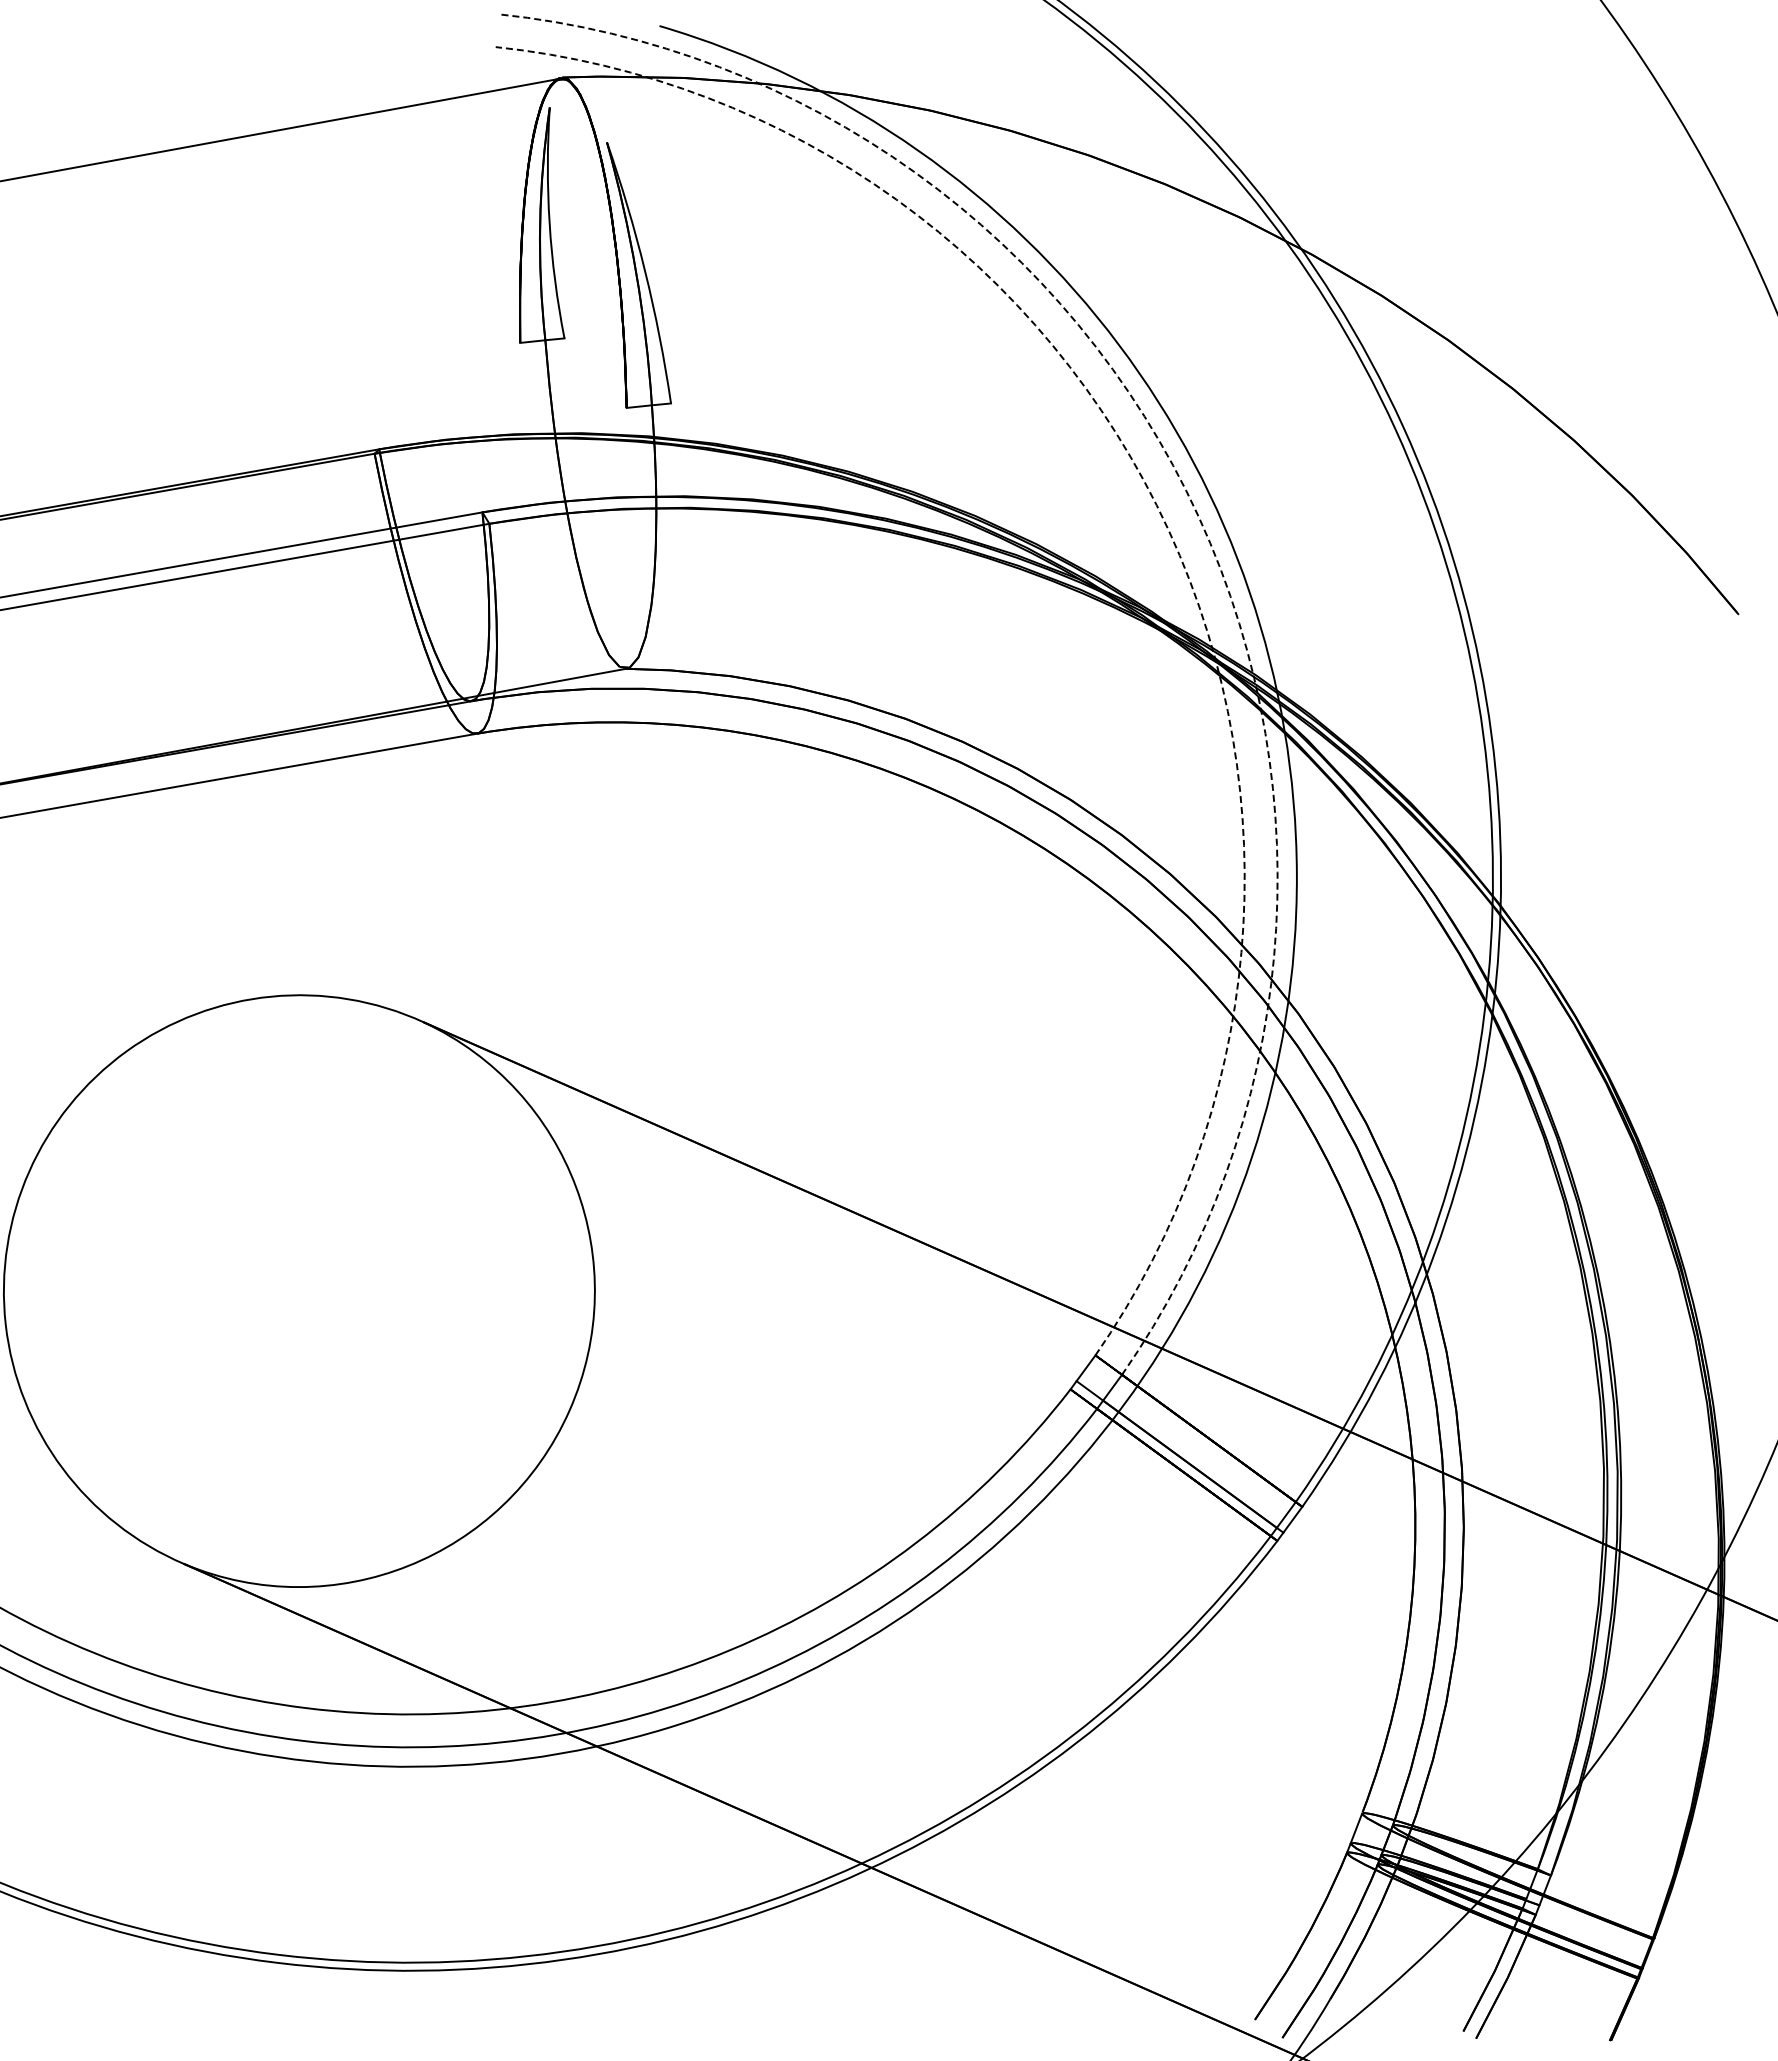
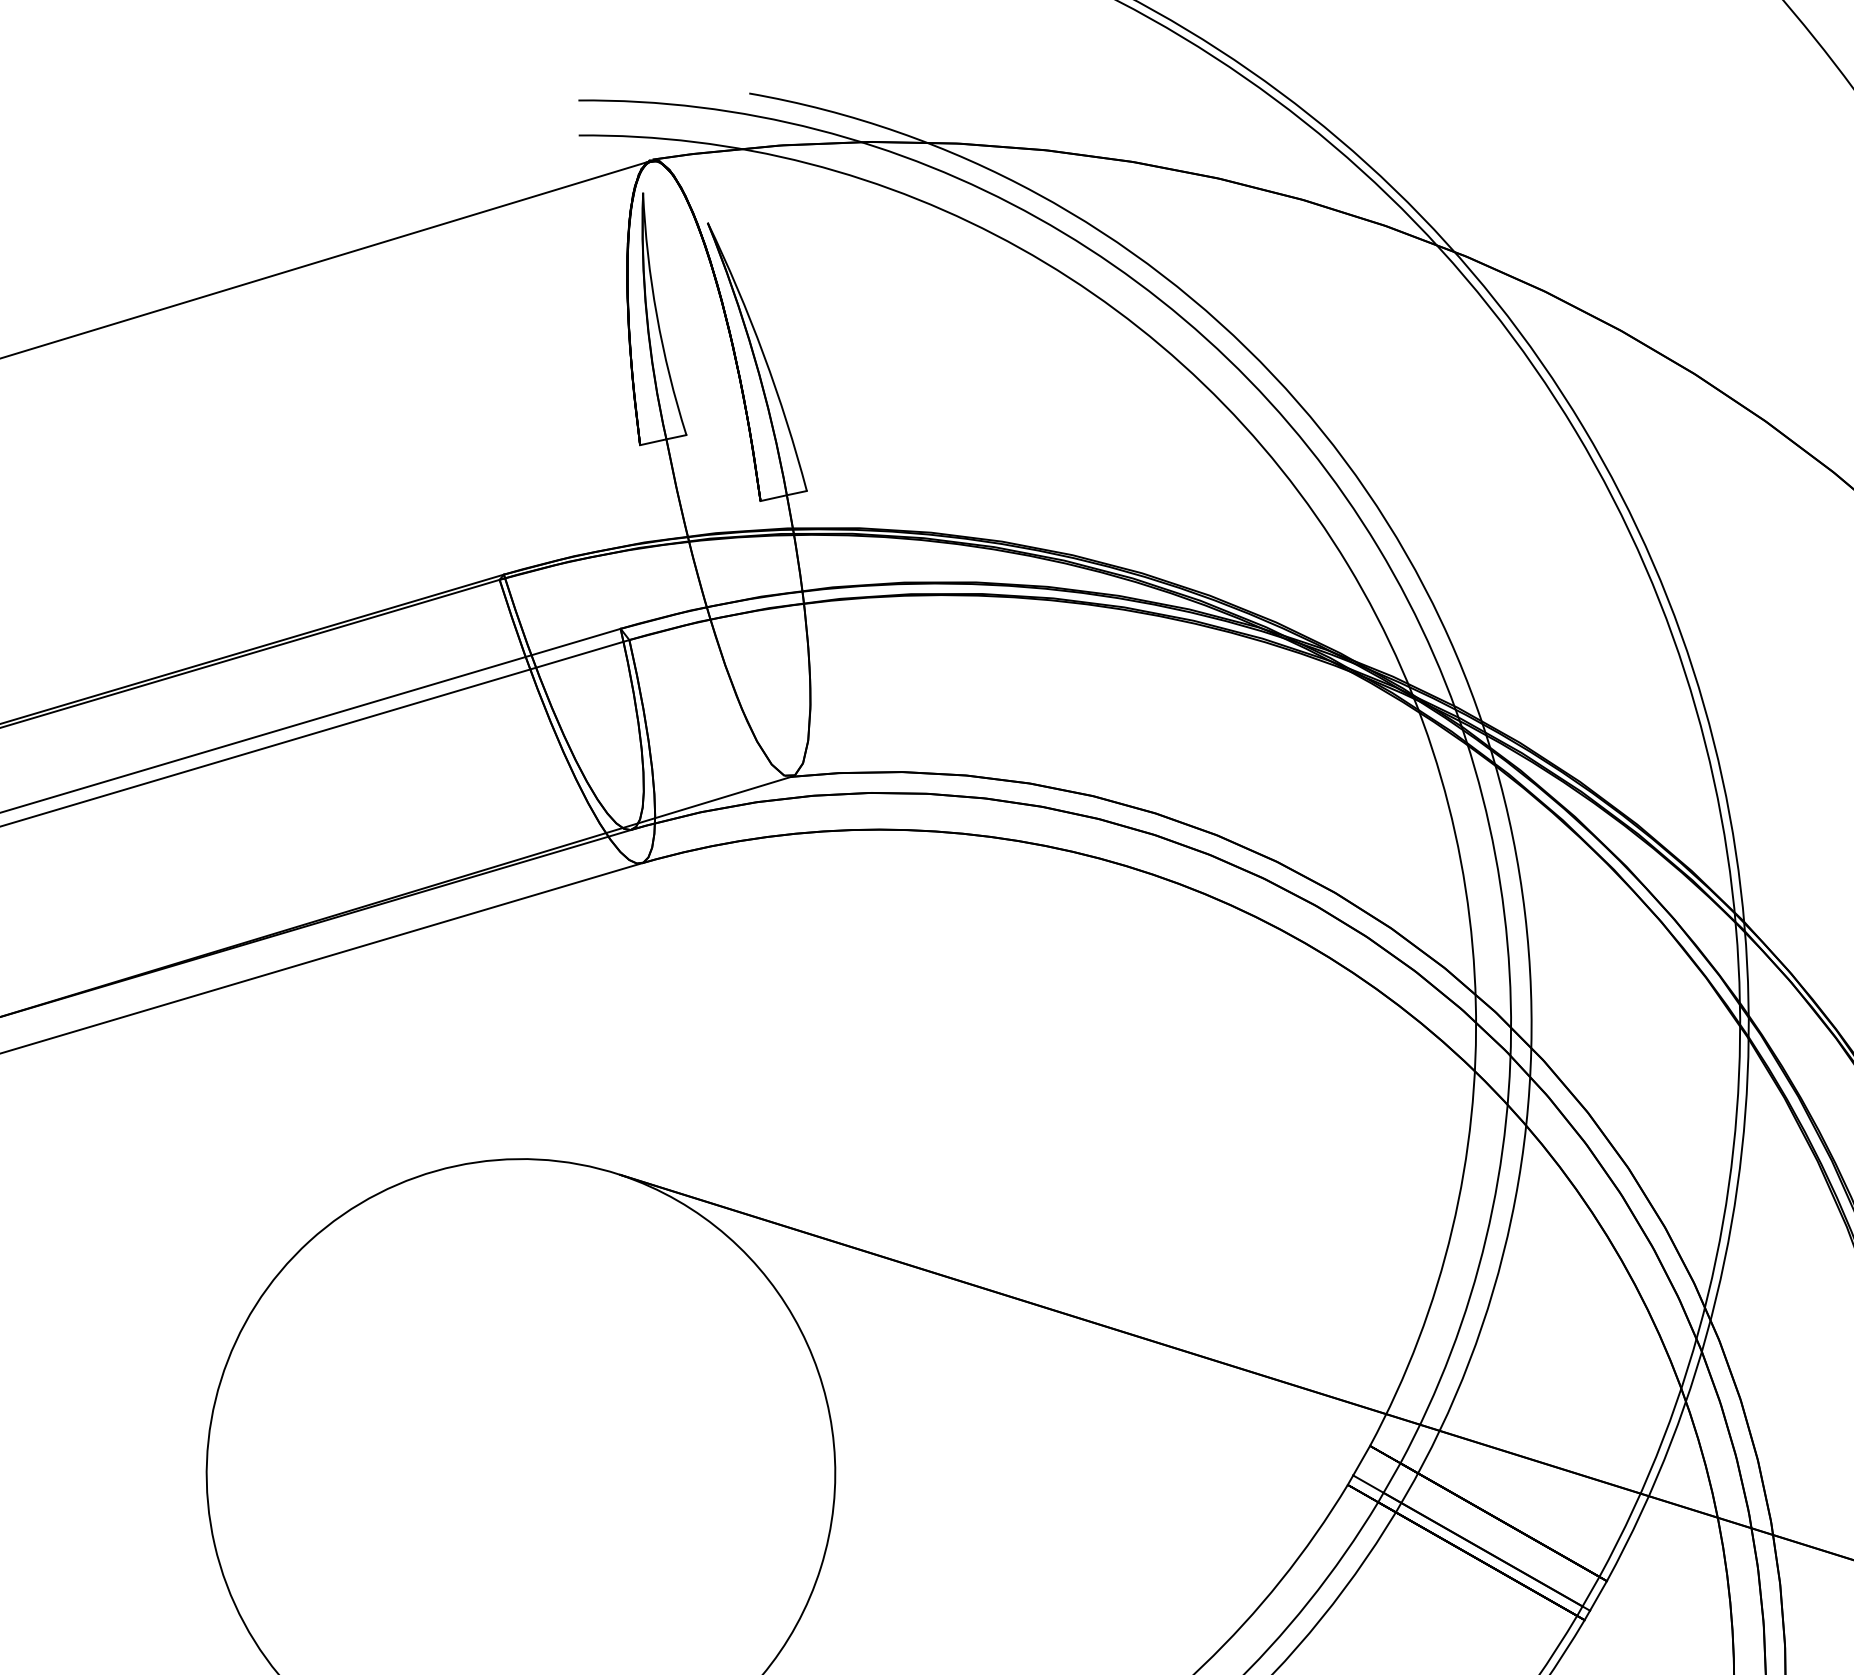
arc: (1198, 516) -> (1377, 546), dashed -> solid
arc: (1168, 530) -> (1347, 565), dashed -> solid

